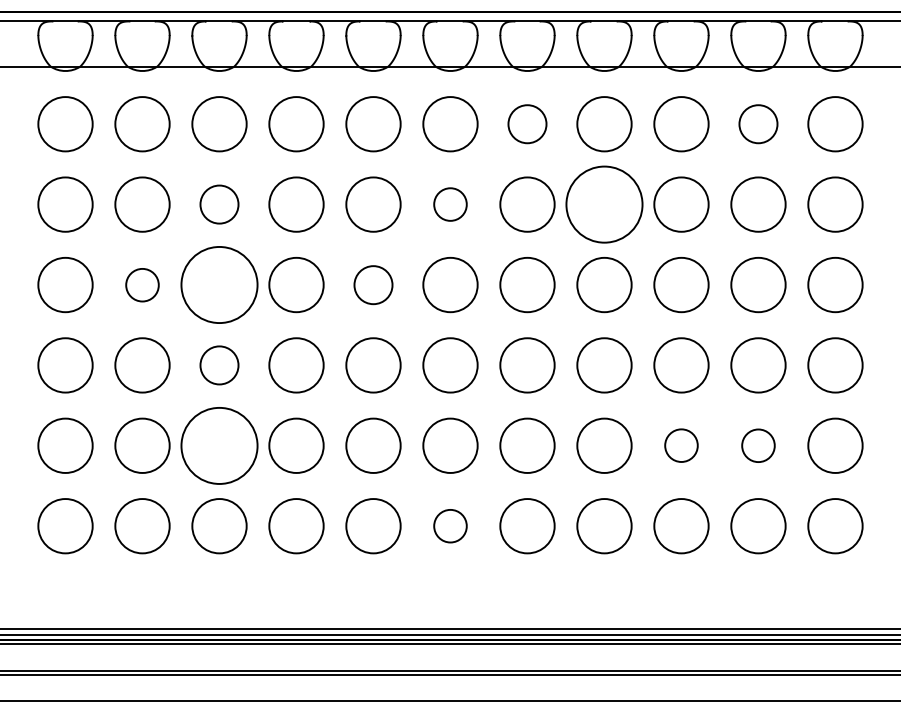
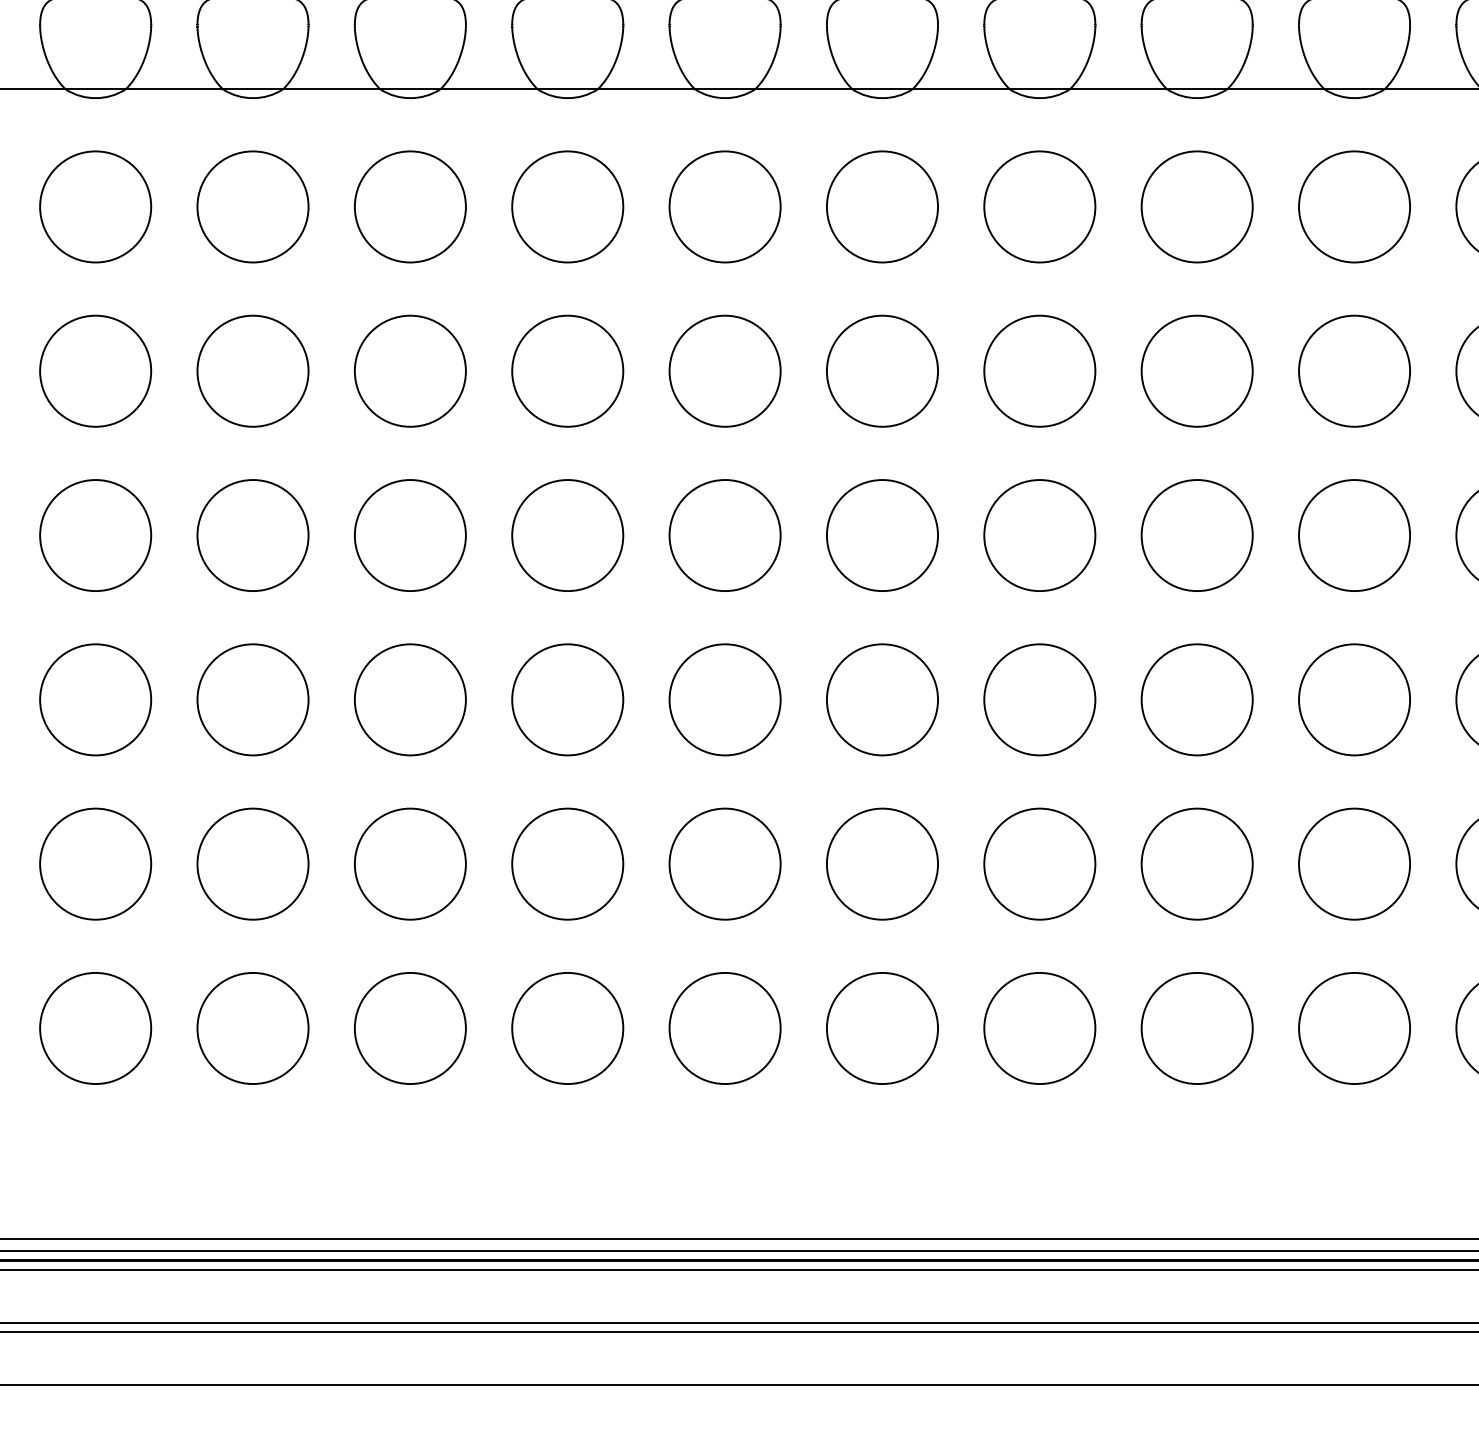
circle: (527, 124) -> (882, 207), size x1.43
circle: (758, 124) -> (1354, 207), size x1.43
circle: (219, 204) -> (252, 370), size x1.43
circle: (450, 204) -> (725, 370), size x1.67
circle: (604, 204) -> (1039, 370), size x0.71
circle: (219, 284) -> (252, 534), size x0.71
circle: (142, 285) -> (95, 536), size x1.67
circle: (373, 285) -> (567, 536), size x1.43
circle: (219, 365) -> (252, 700), size x1.43
circle: (219, 445) -> (252, 863), size x0.71
circle: (681, 445) -> (1197, 863), size x1.67
circle: (758, 445) -> (1354, 863), size x1.67
circle: (450, 526) -> (725, 1029), size x1.67

